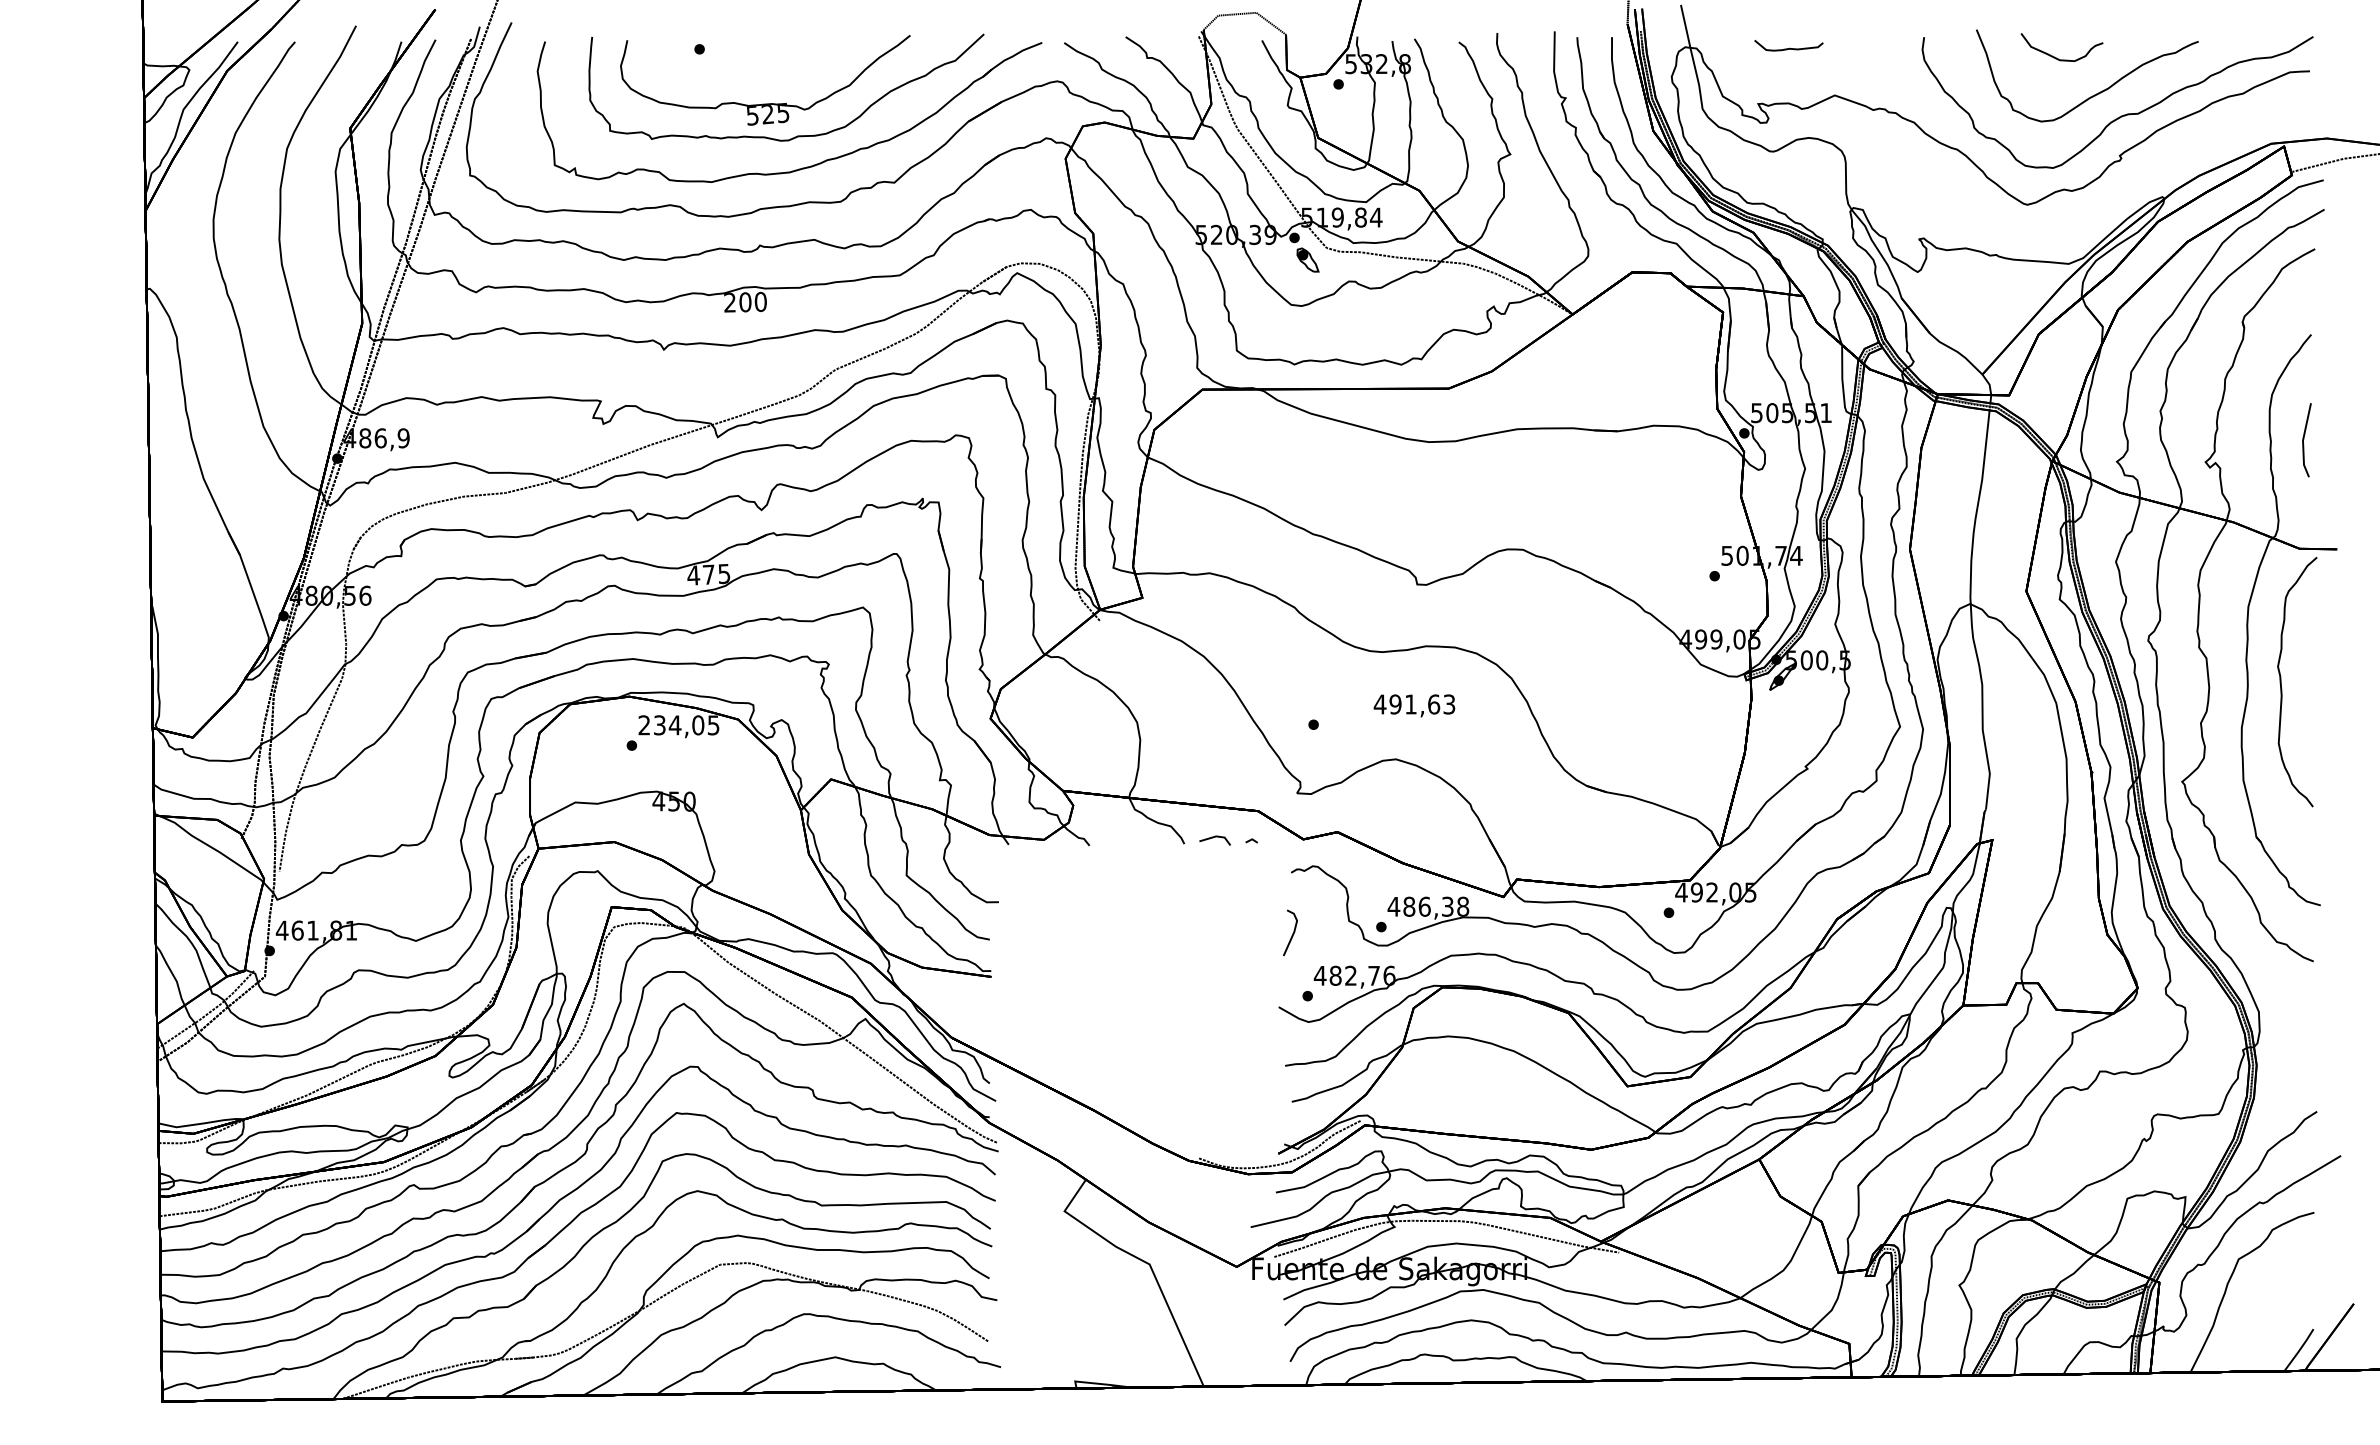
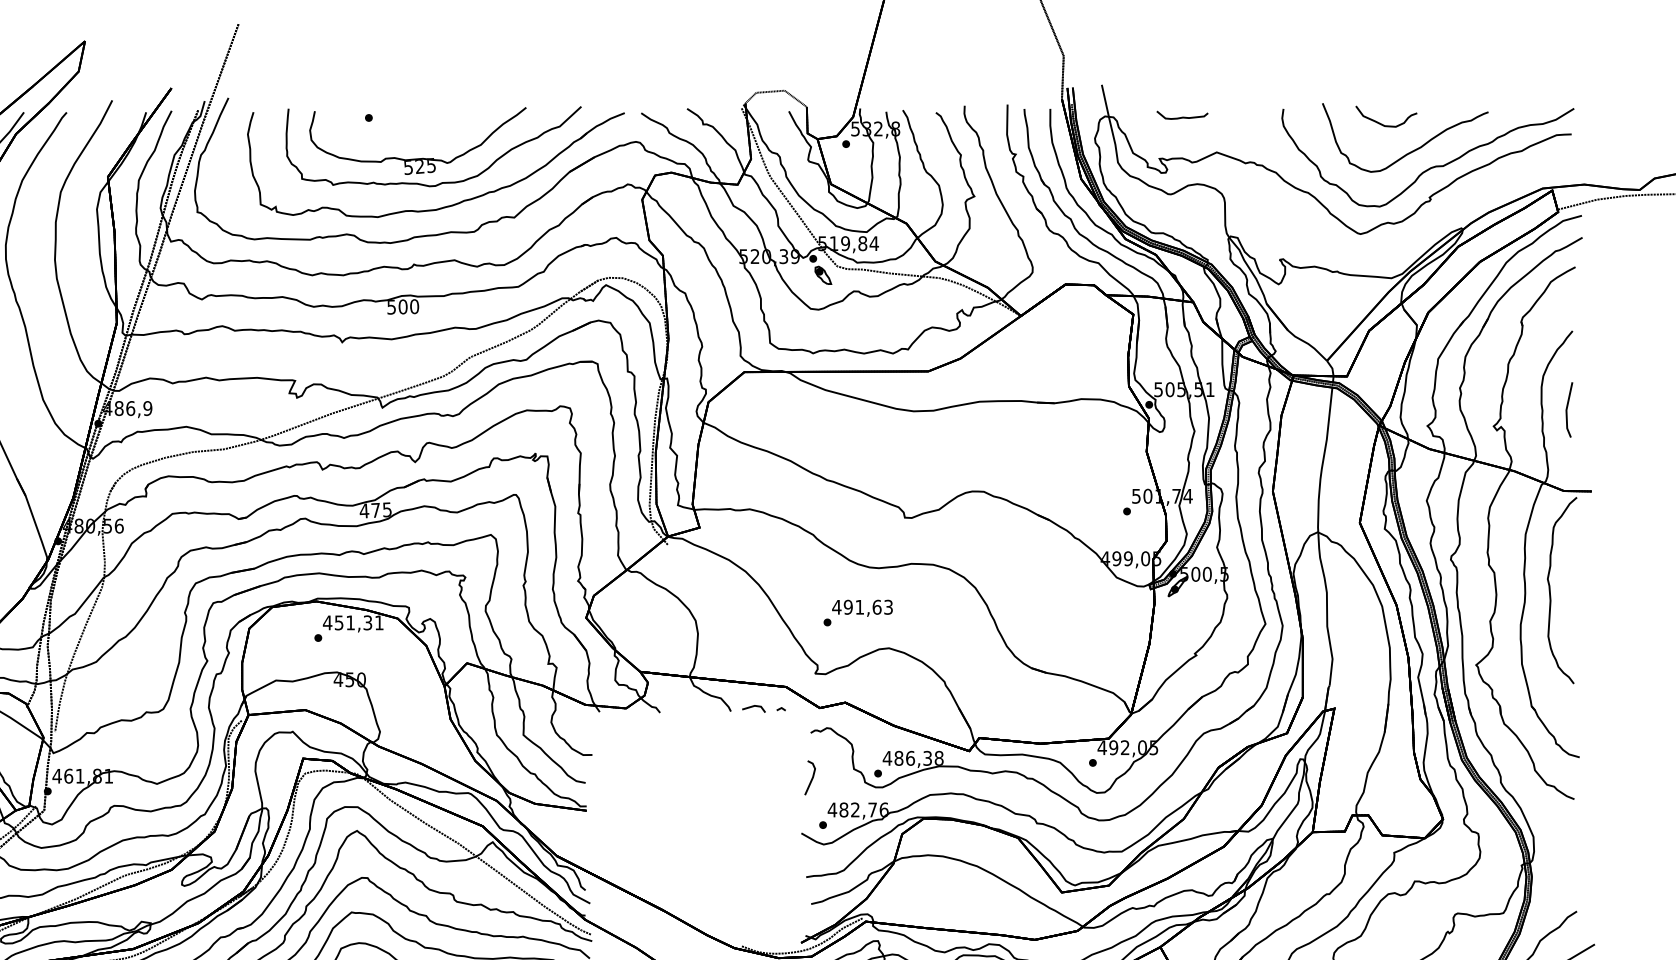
text: (729, 302) -> (391, 307), 200 -> 500
text: (1414, 705) -> (862, 608), moved
text: (678, 725) -> (353, 623), 234,05 -> 451,31

